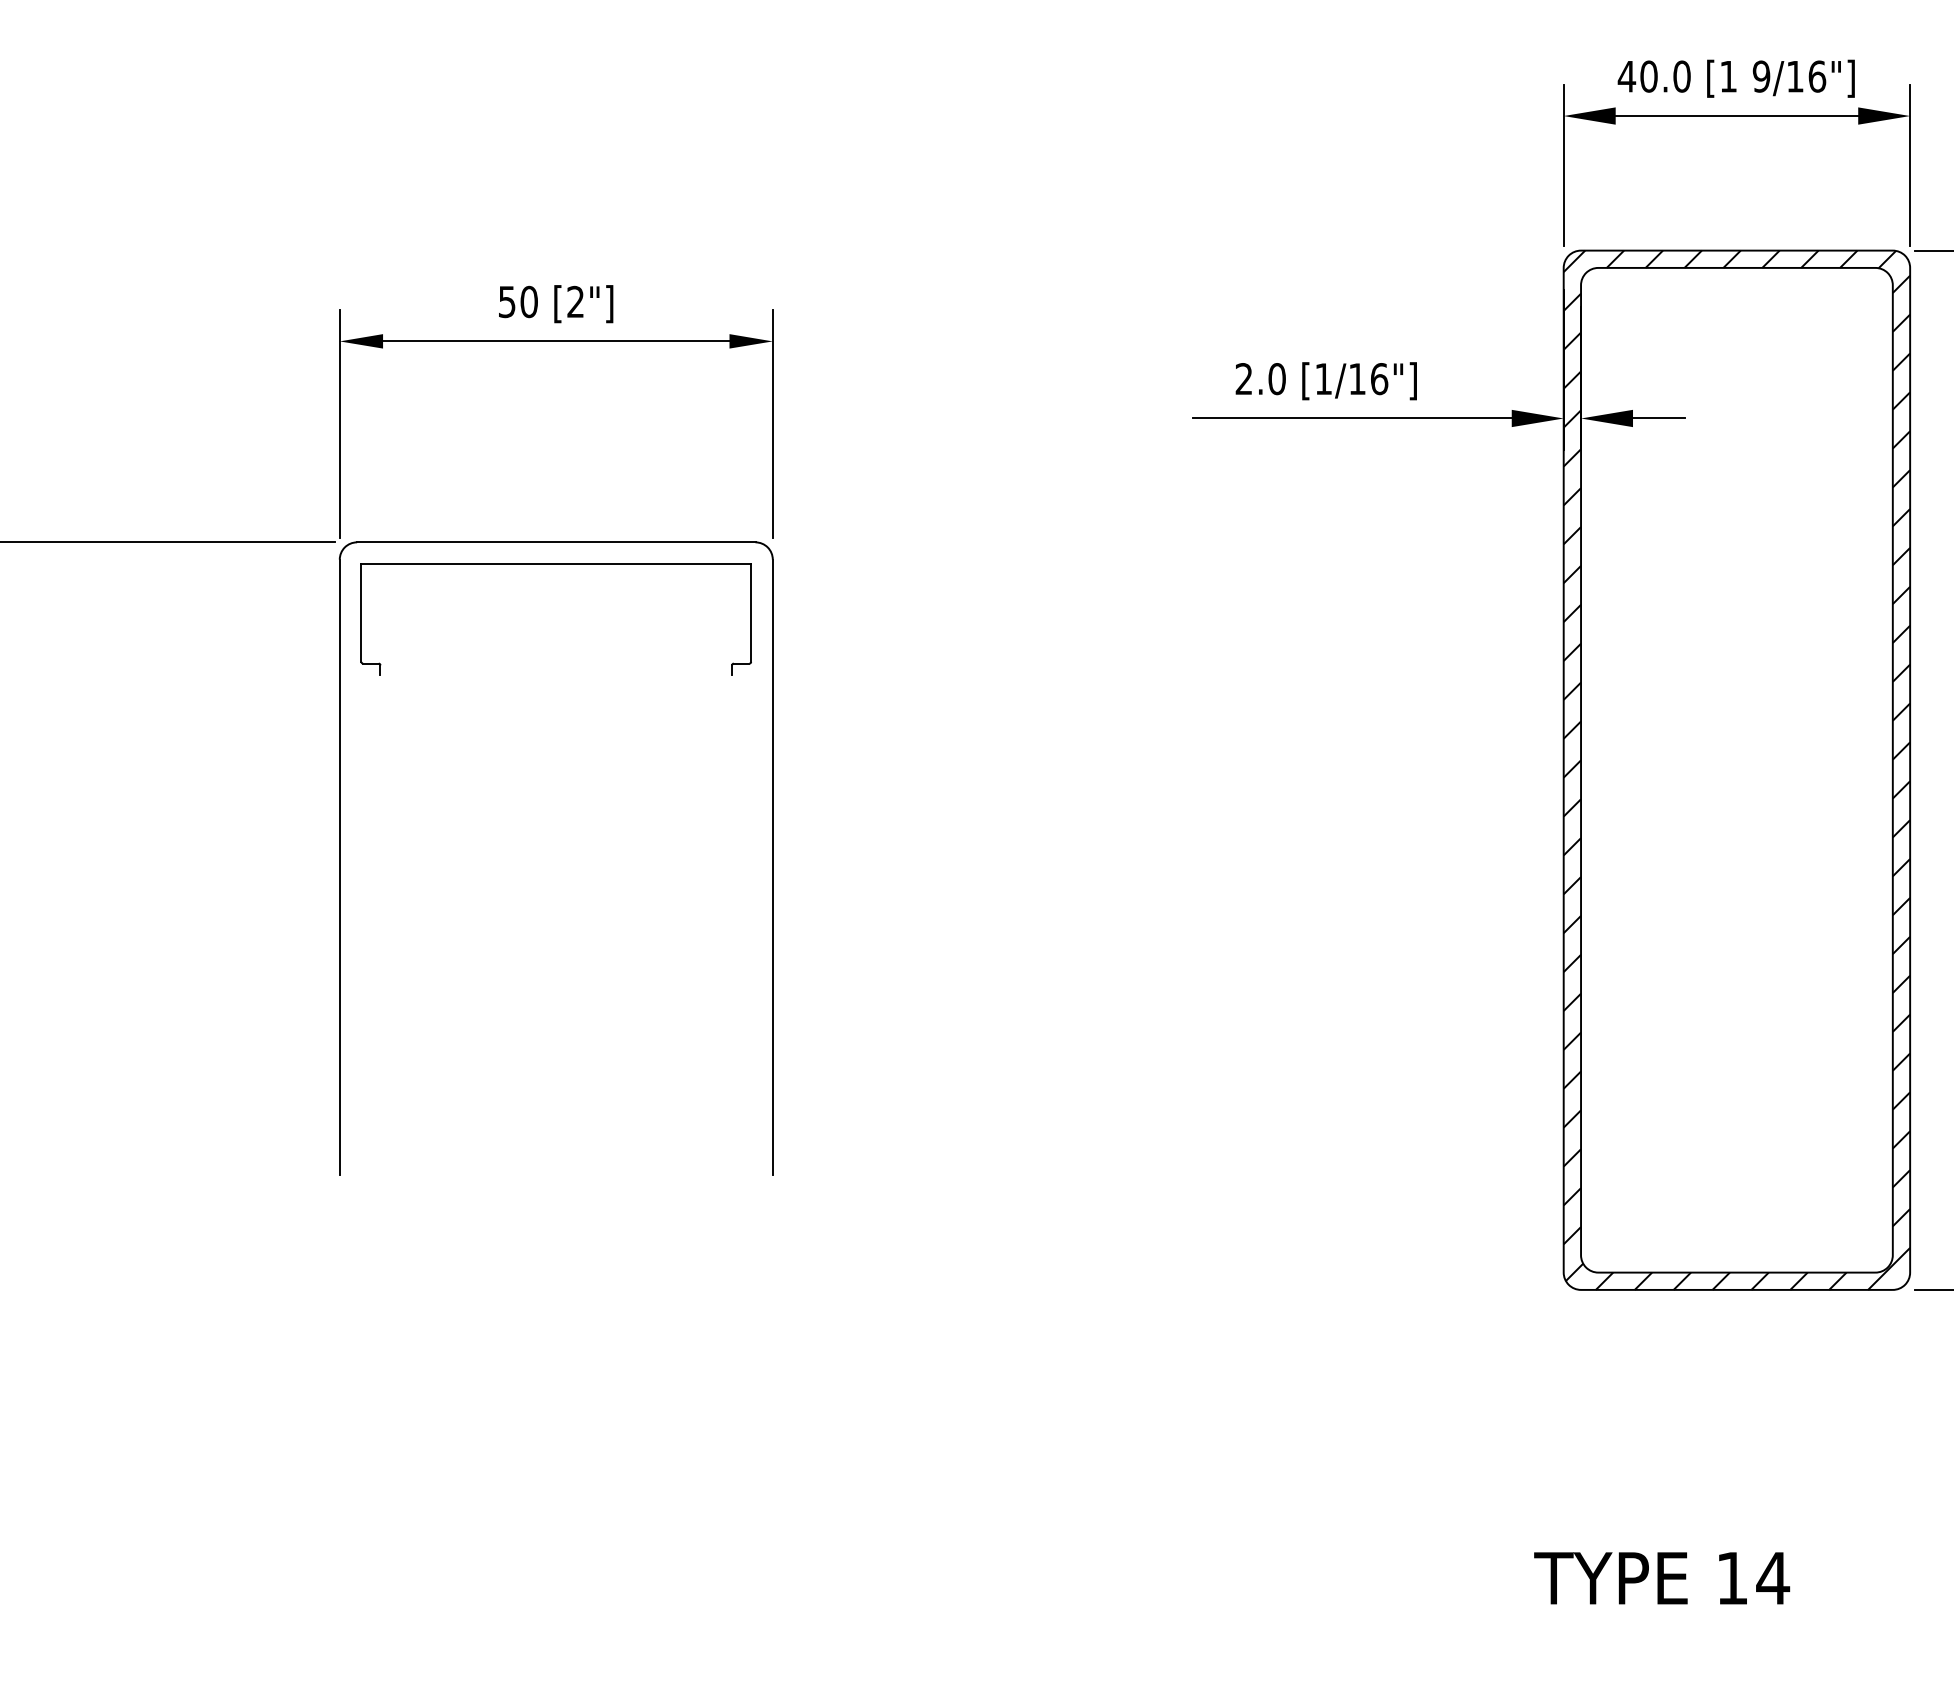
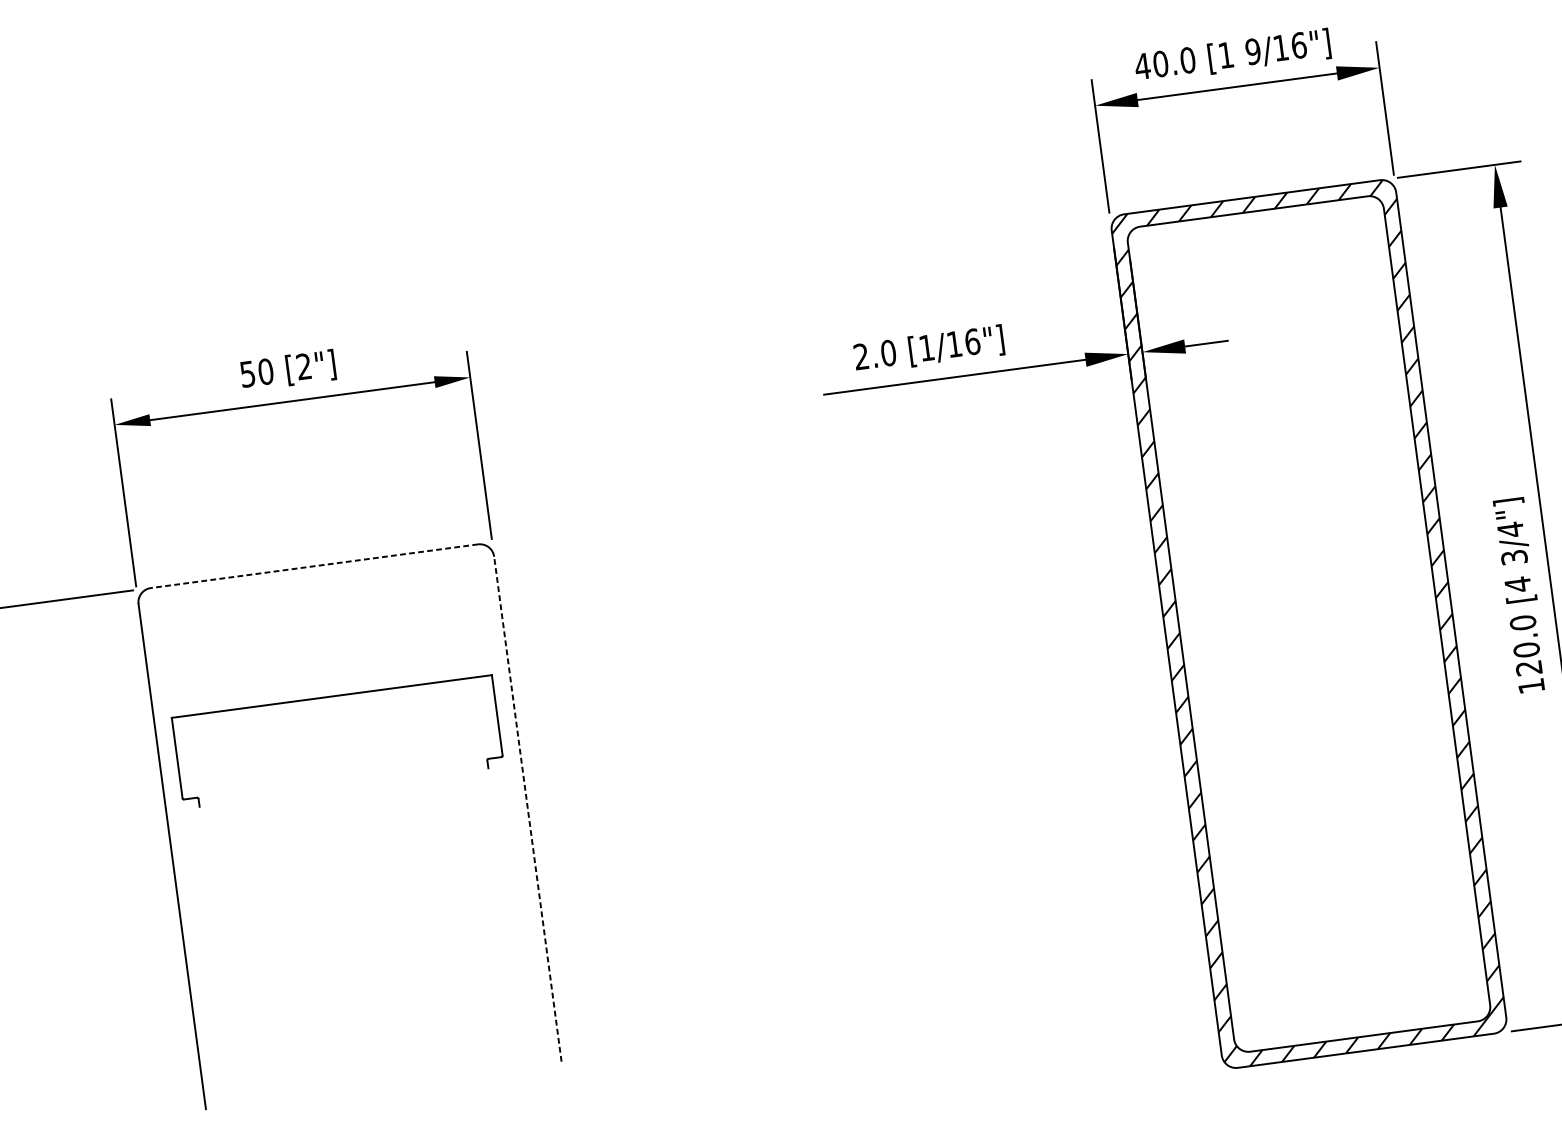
line: (555, 542) -> (313, 566), solid -> dashed
part: (555, 564) -> (331, 696), moved
line: (772, 866) -> (527, 808), solid -> dashed

